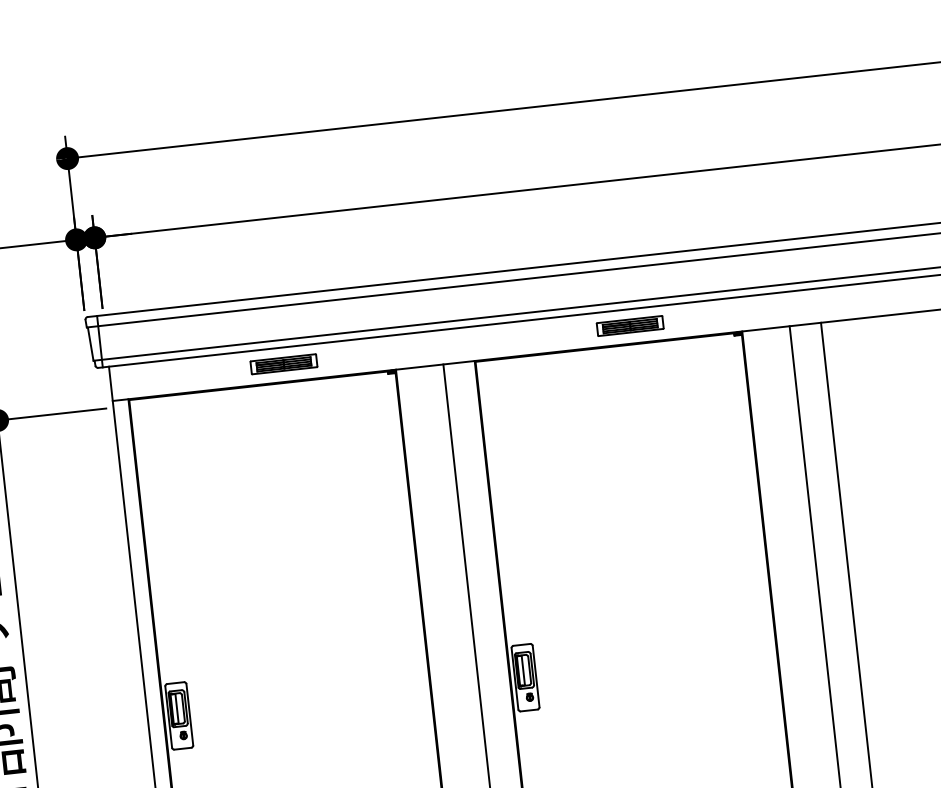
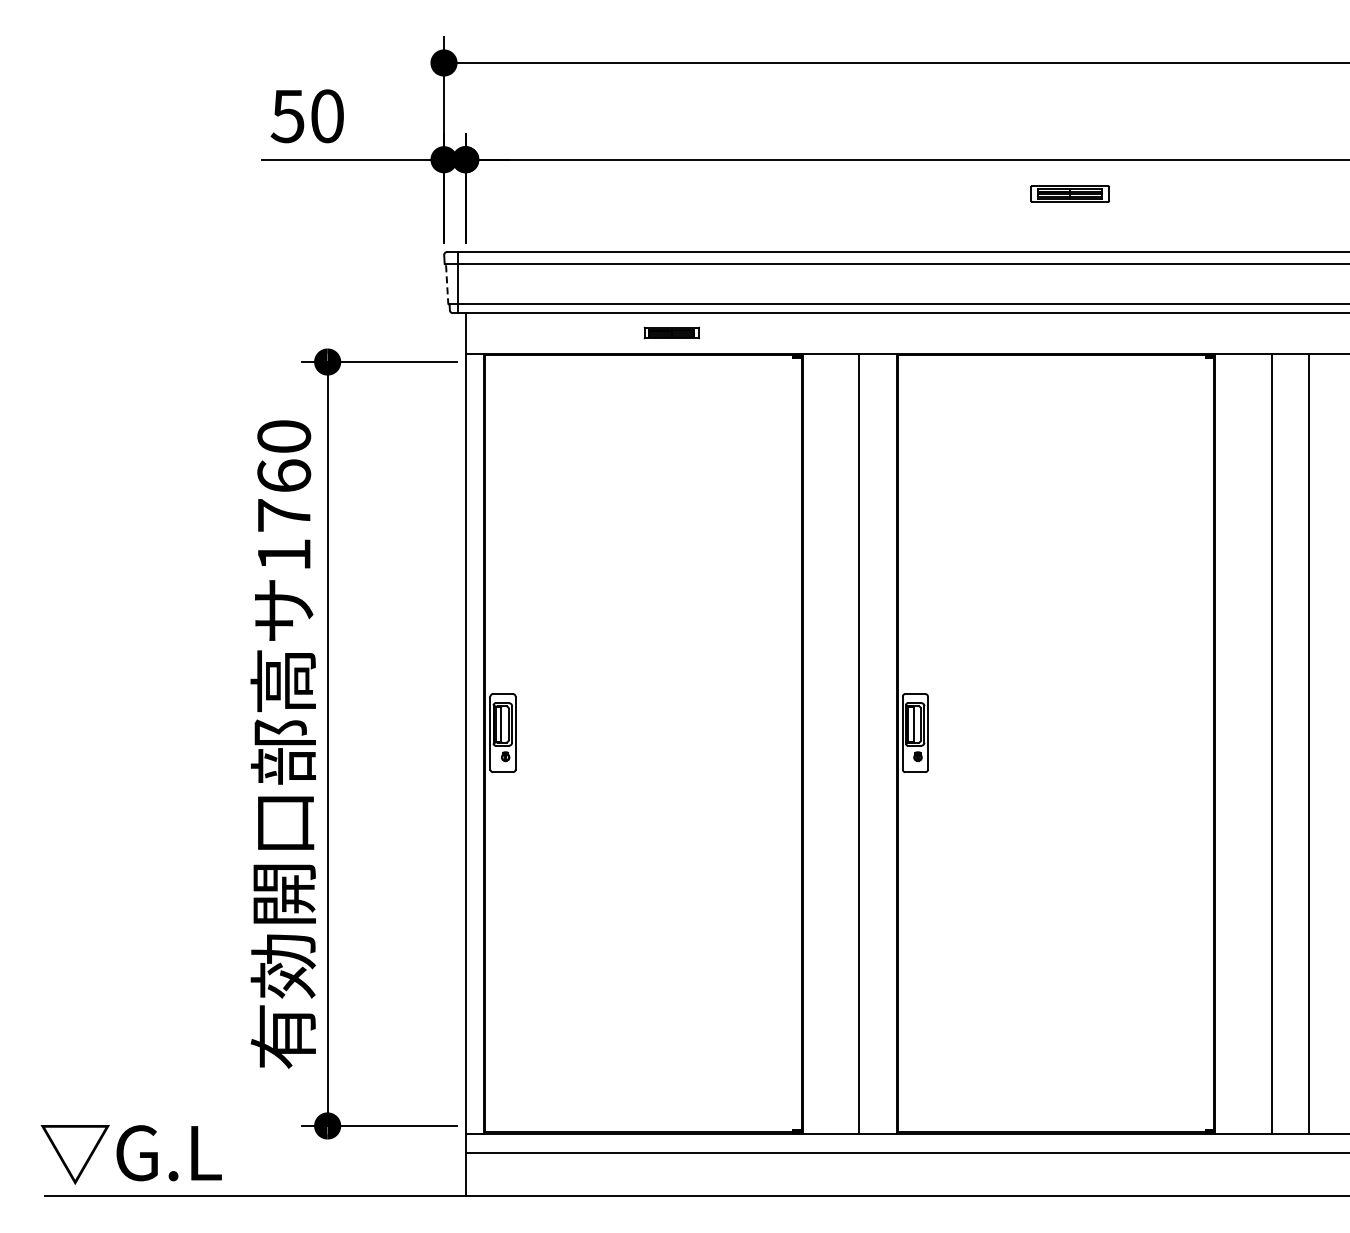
part: (630, 325) -> (1070, 193), moved
line: (91, 345) -> (447, 285), solid -> dashed
part: (283, 363) -> (671, 332), size x0.7

